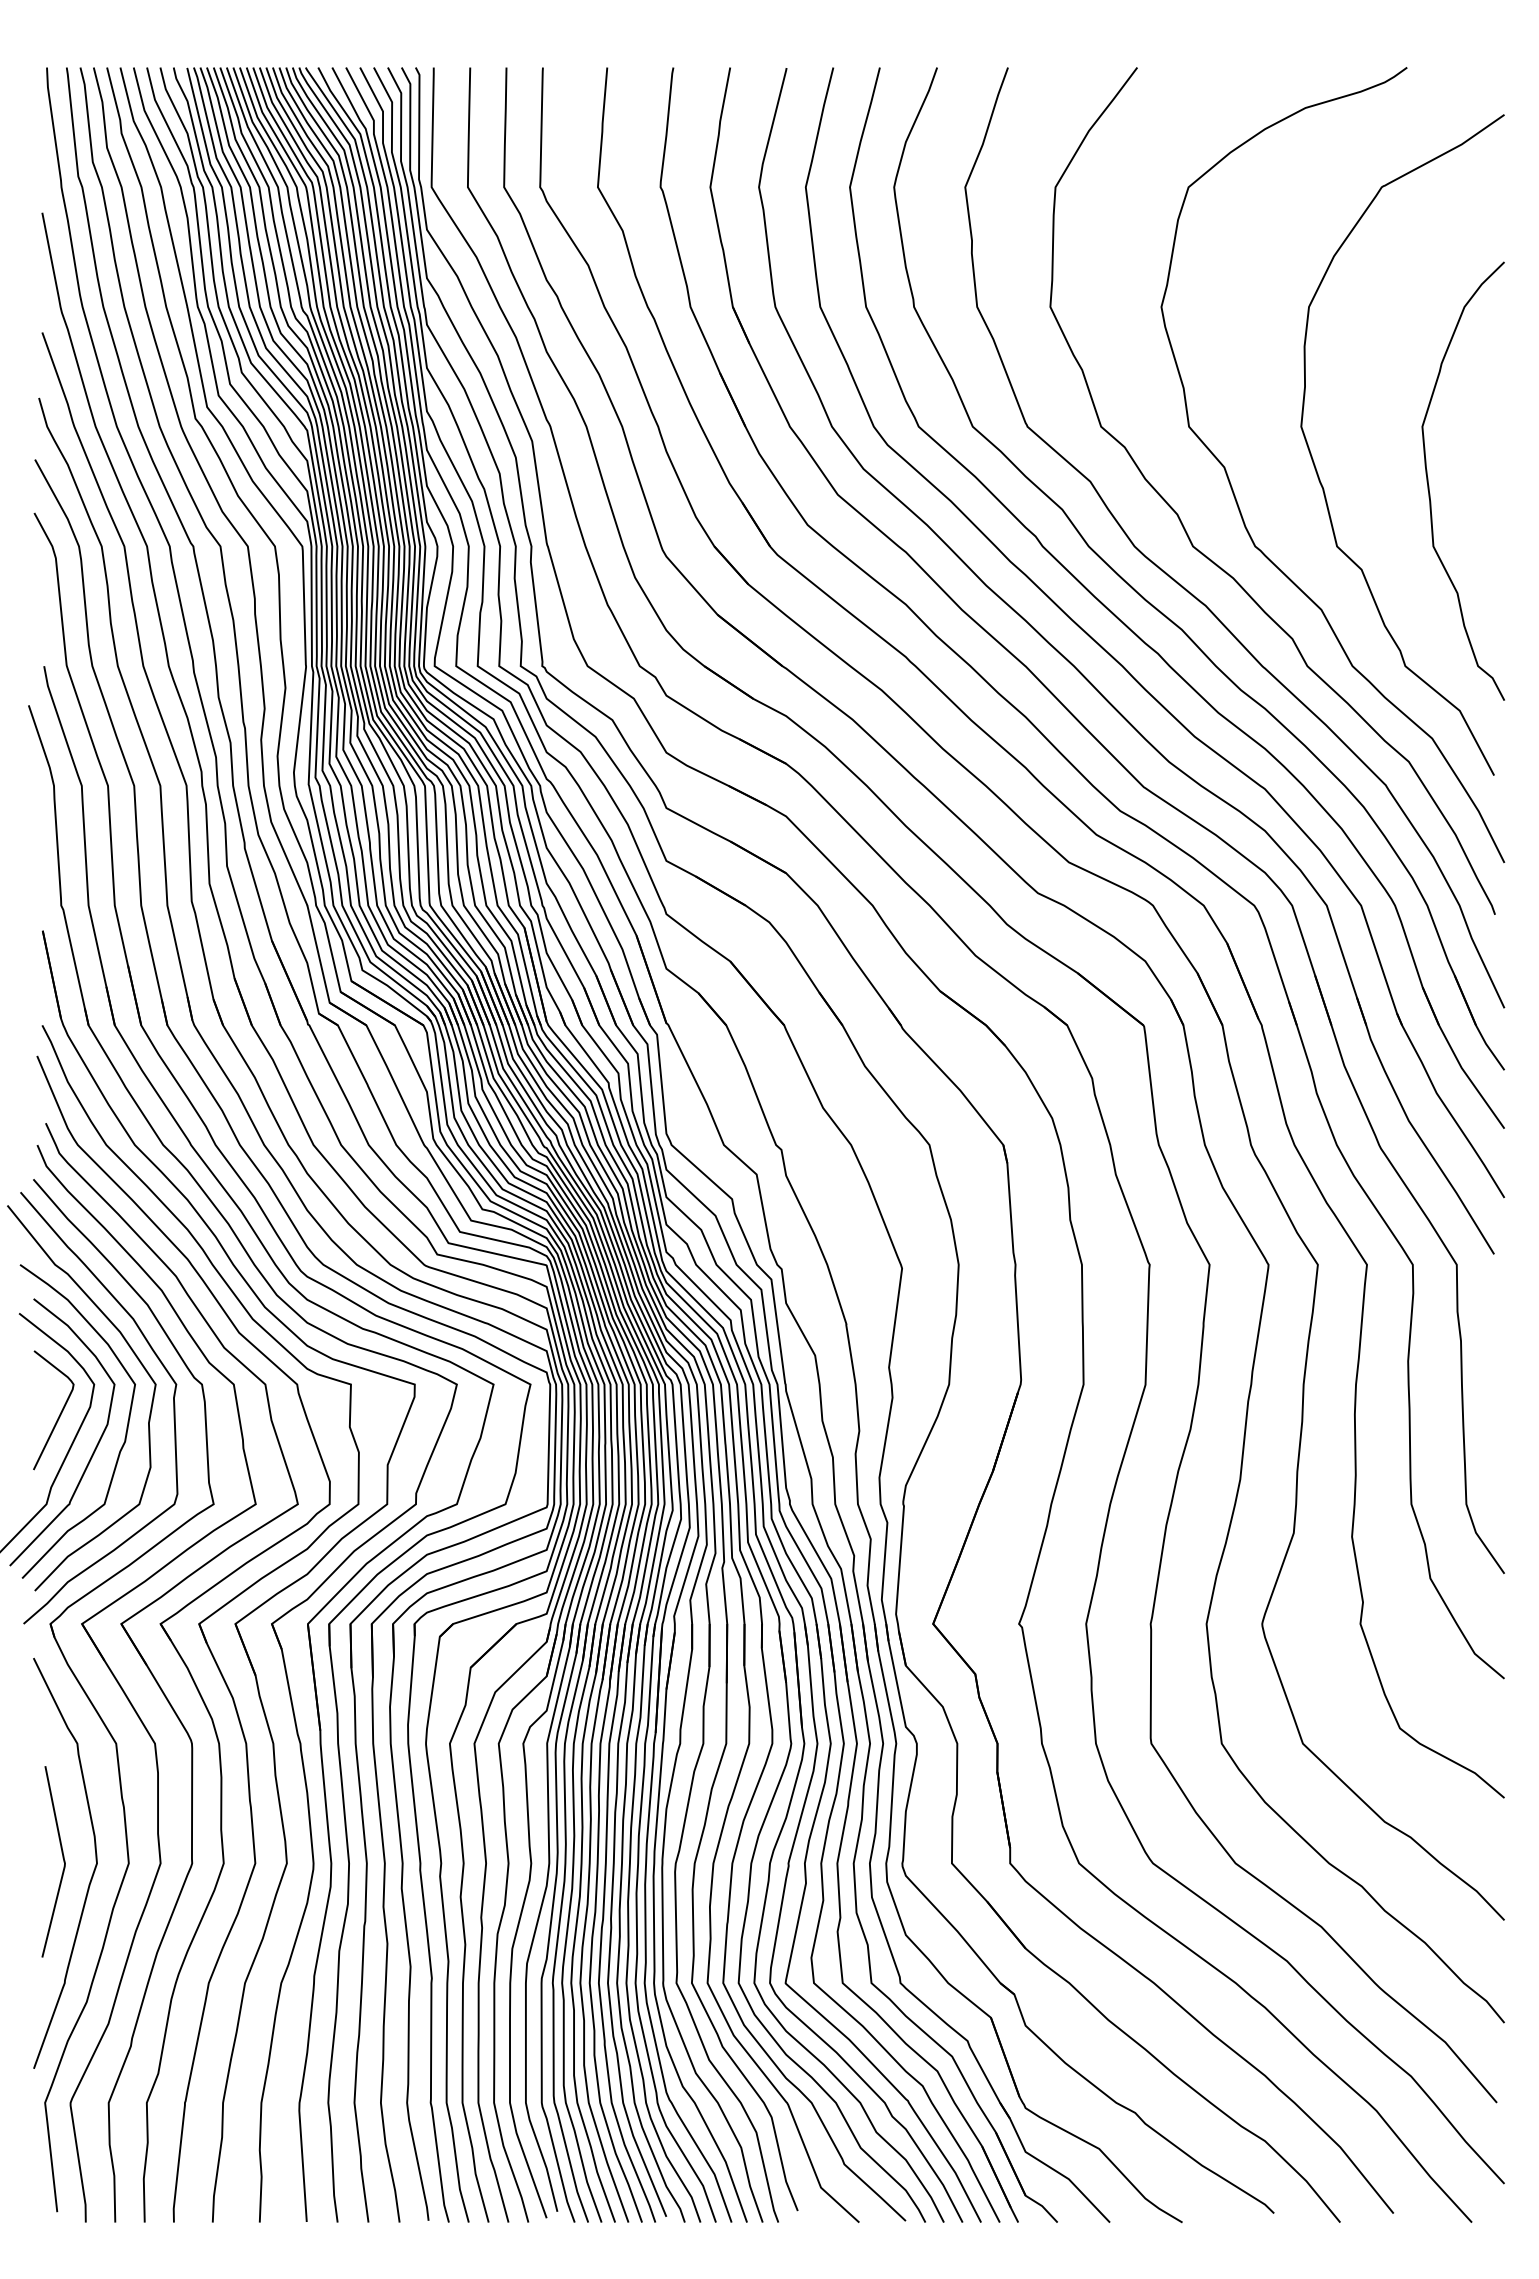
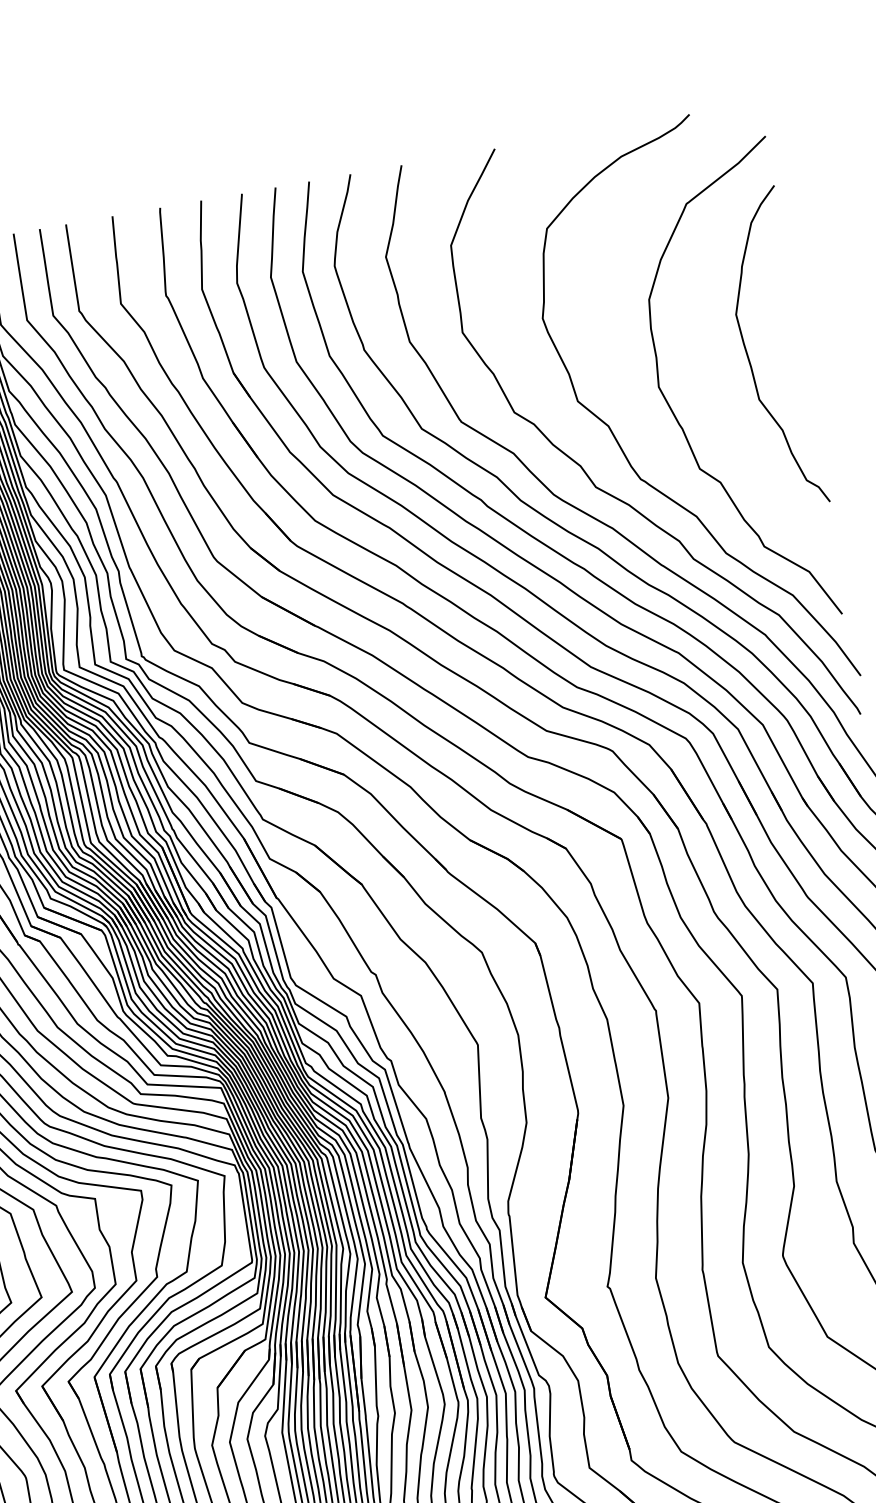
curve: (1429, 485) -> (748, 356), moved

